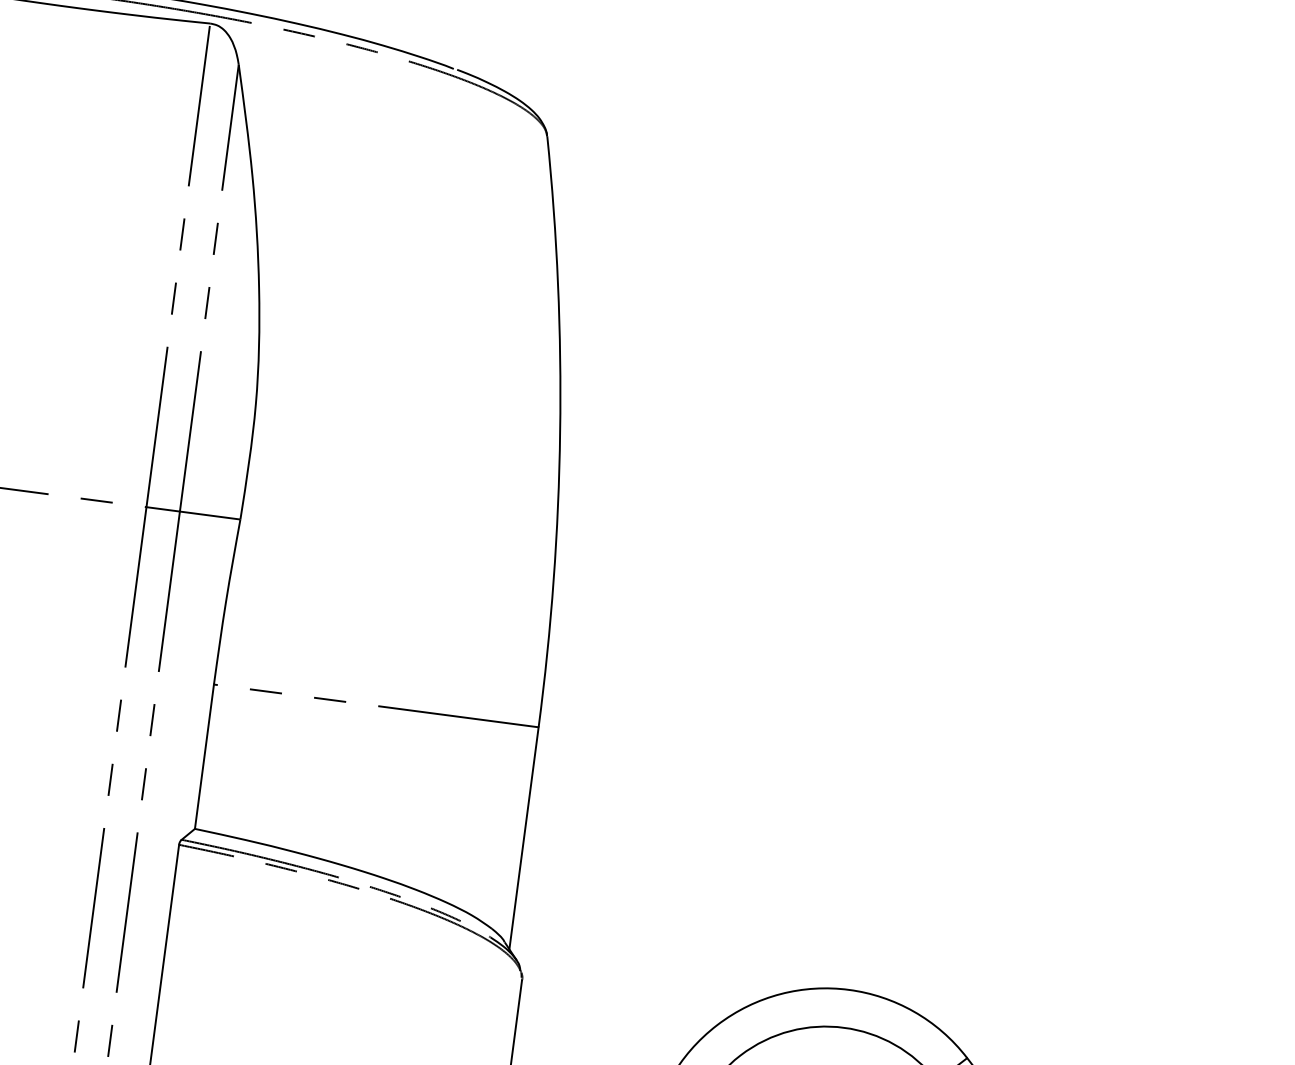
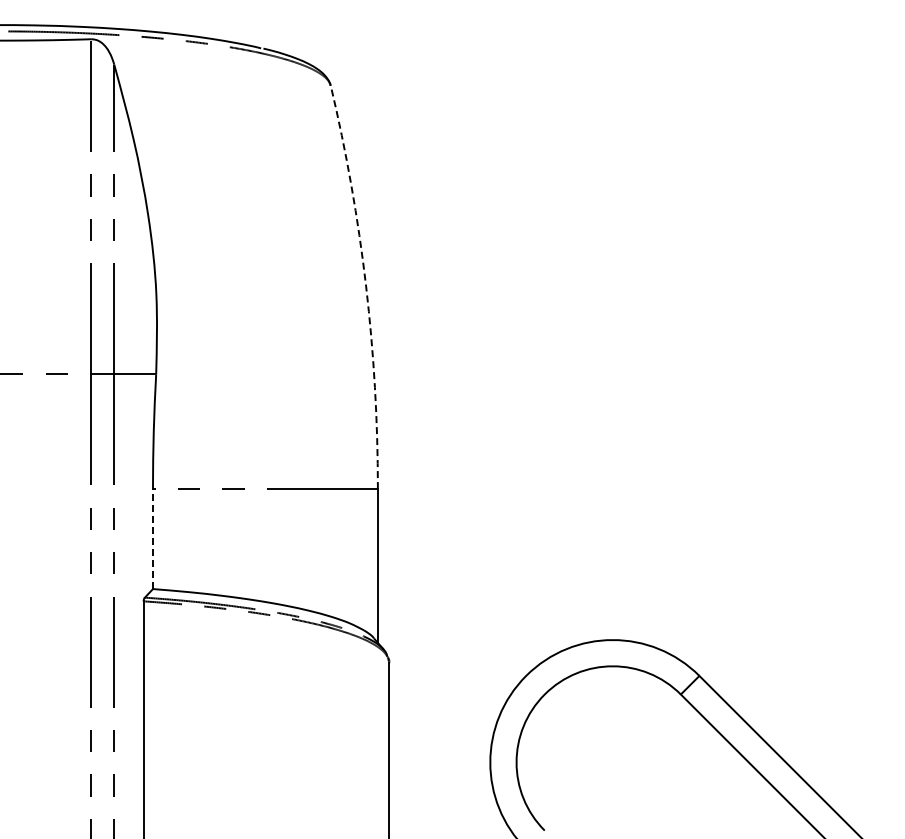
arc: (560, 432) -> (366, 286), solid -> dashed
line: (203, 757) -> (152, 539), solid -> dashed

